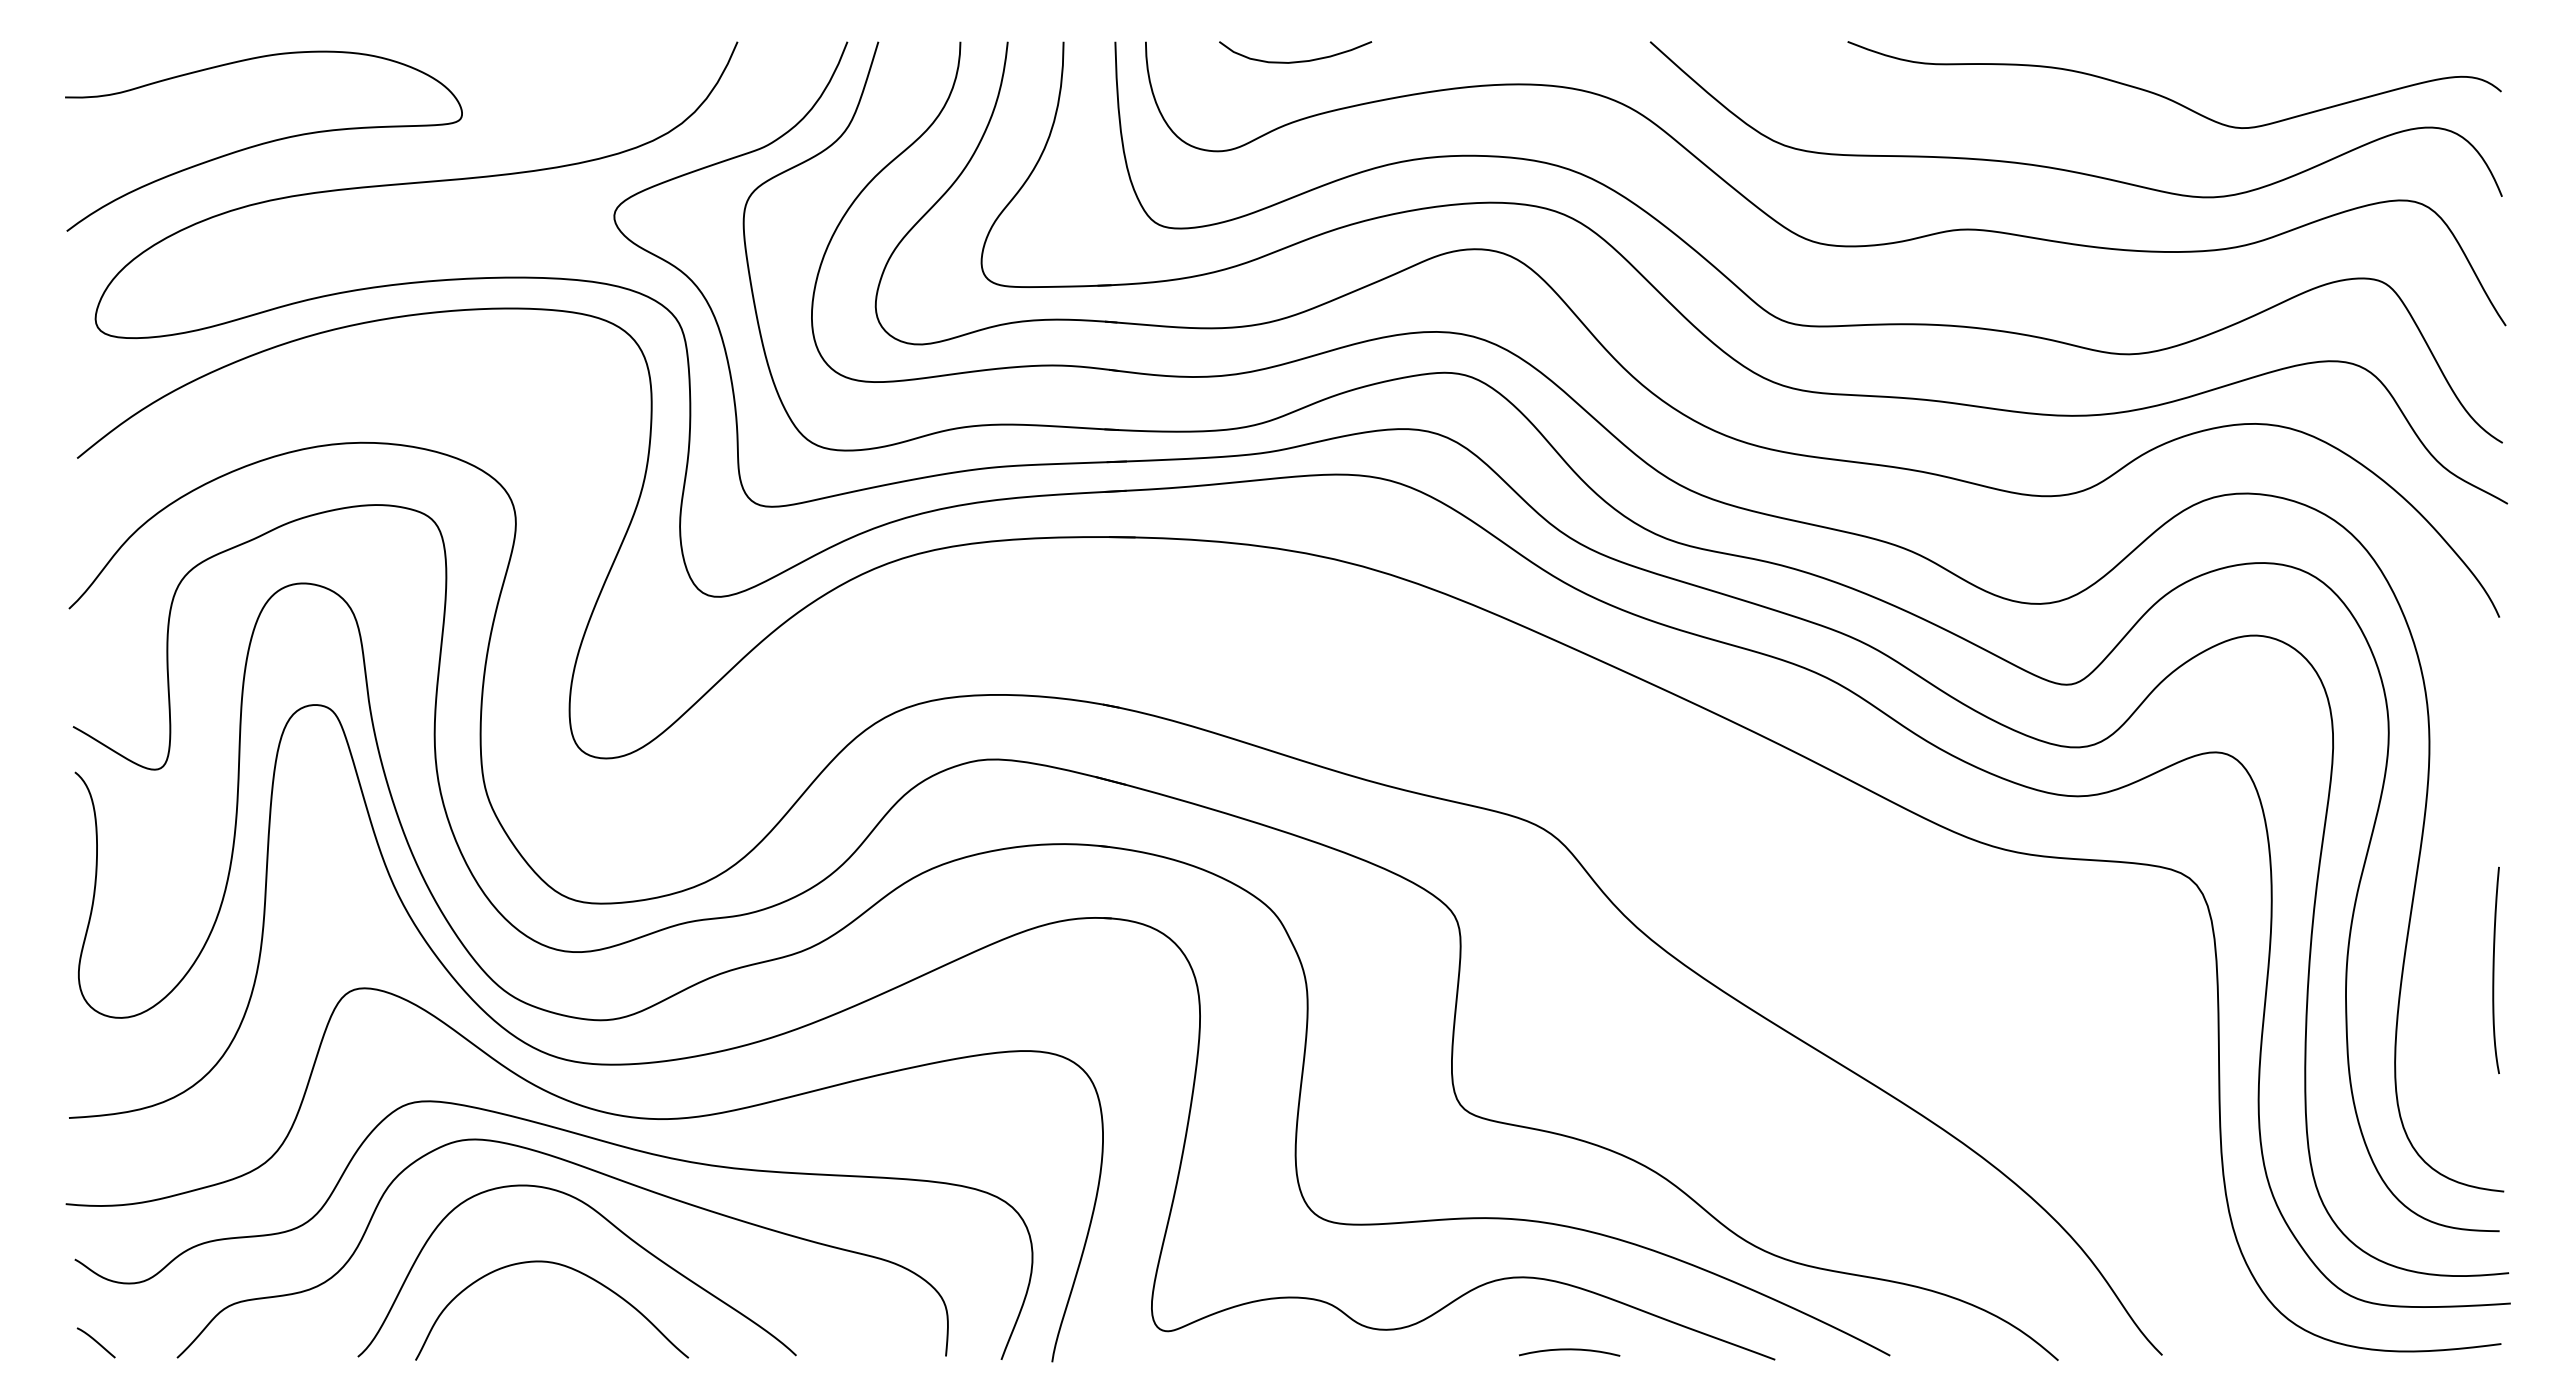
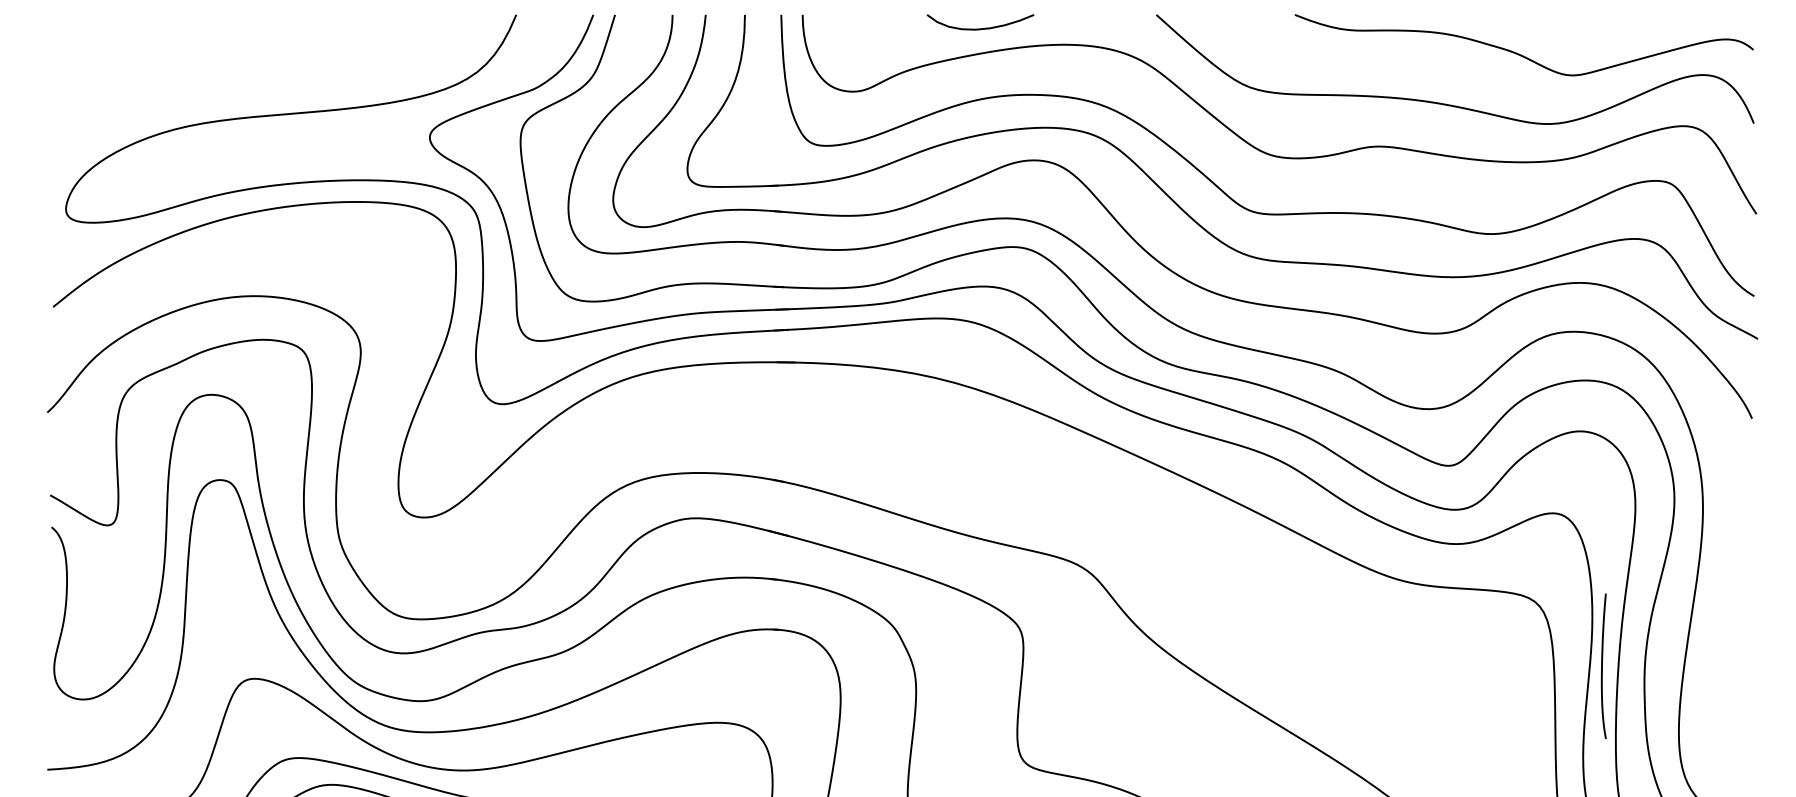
curve: (1295, 61) -> (980, 28), moved
curve: (263, 142) -> (183, 85), removed
curve: (2494, 970) -> (1602, 666), moved

